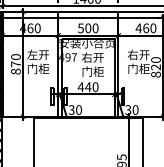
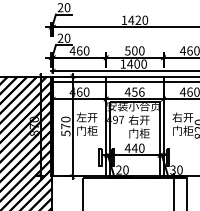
text: (87, 27) -> (134, 91), 500 -> 456
text: (15, 71) -> (65, 133), 870 -> 570
text: (71, 110) -> (118, 170), 30 -> 20

